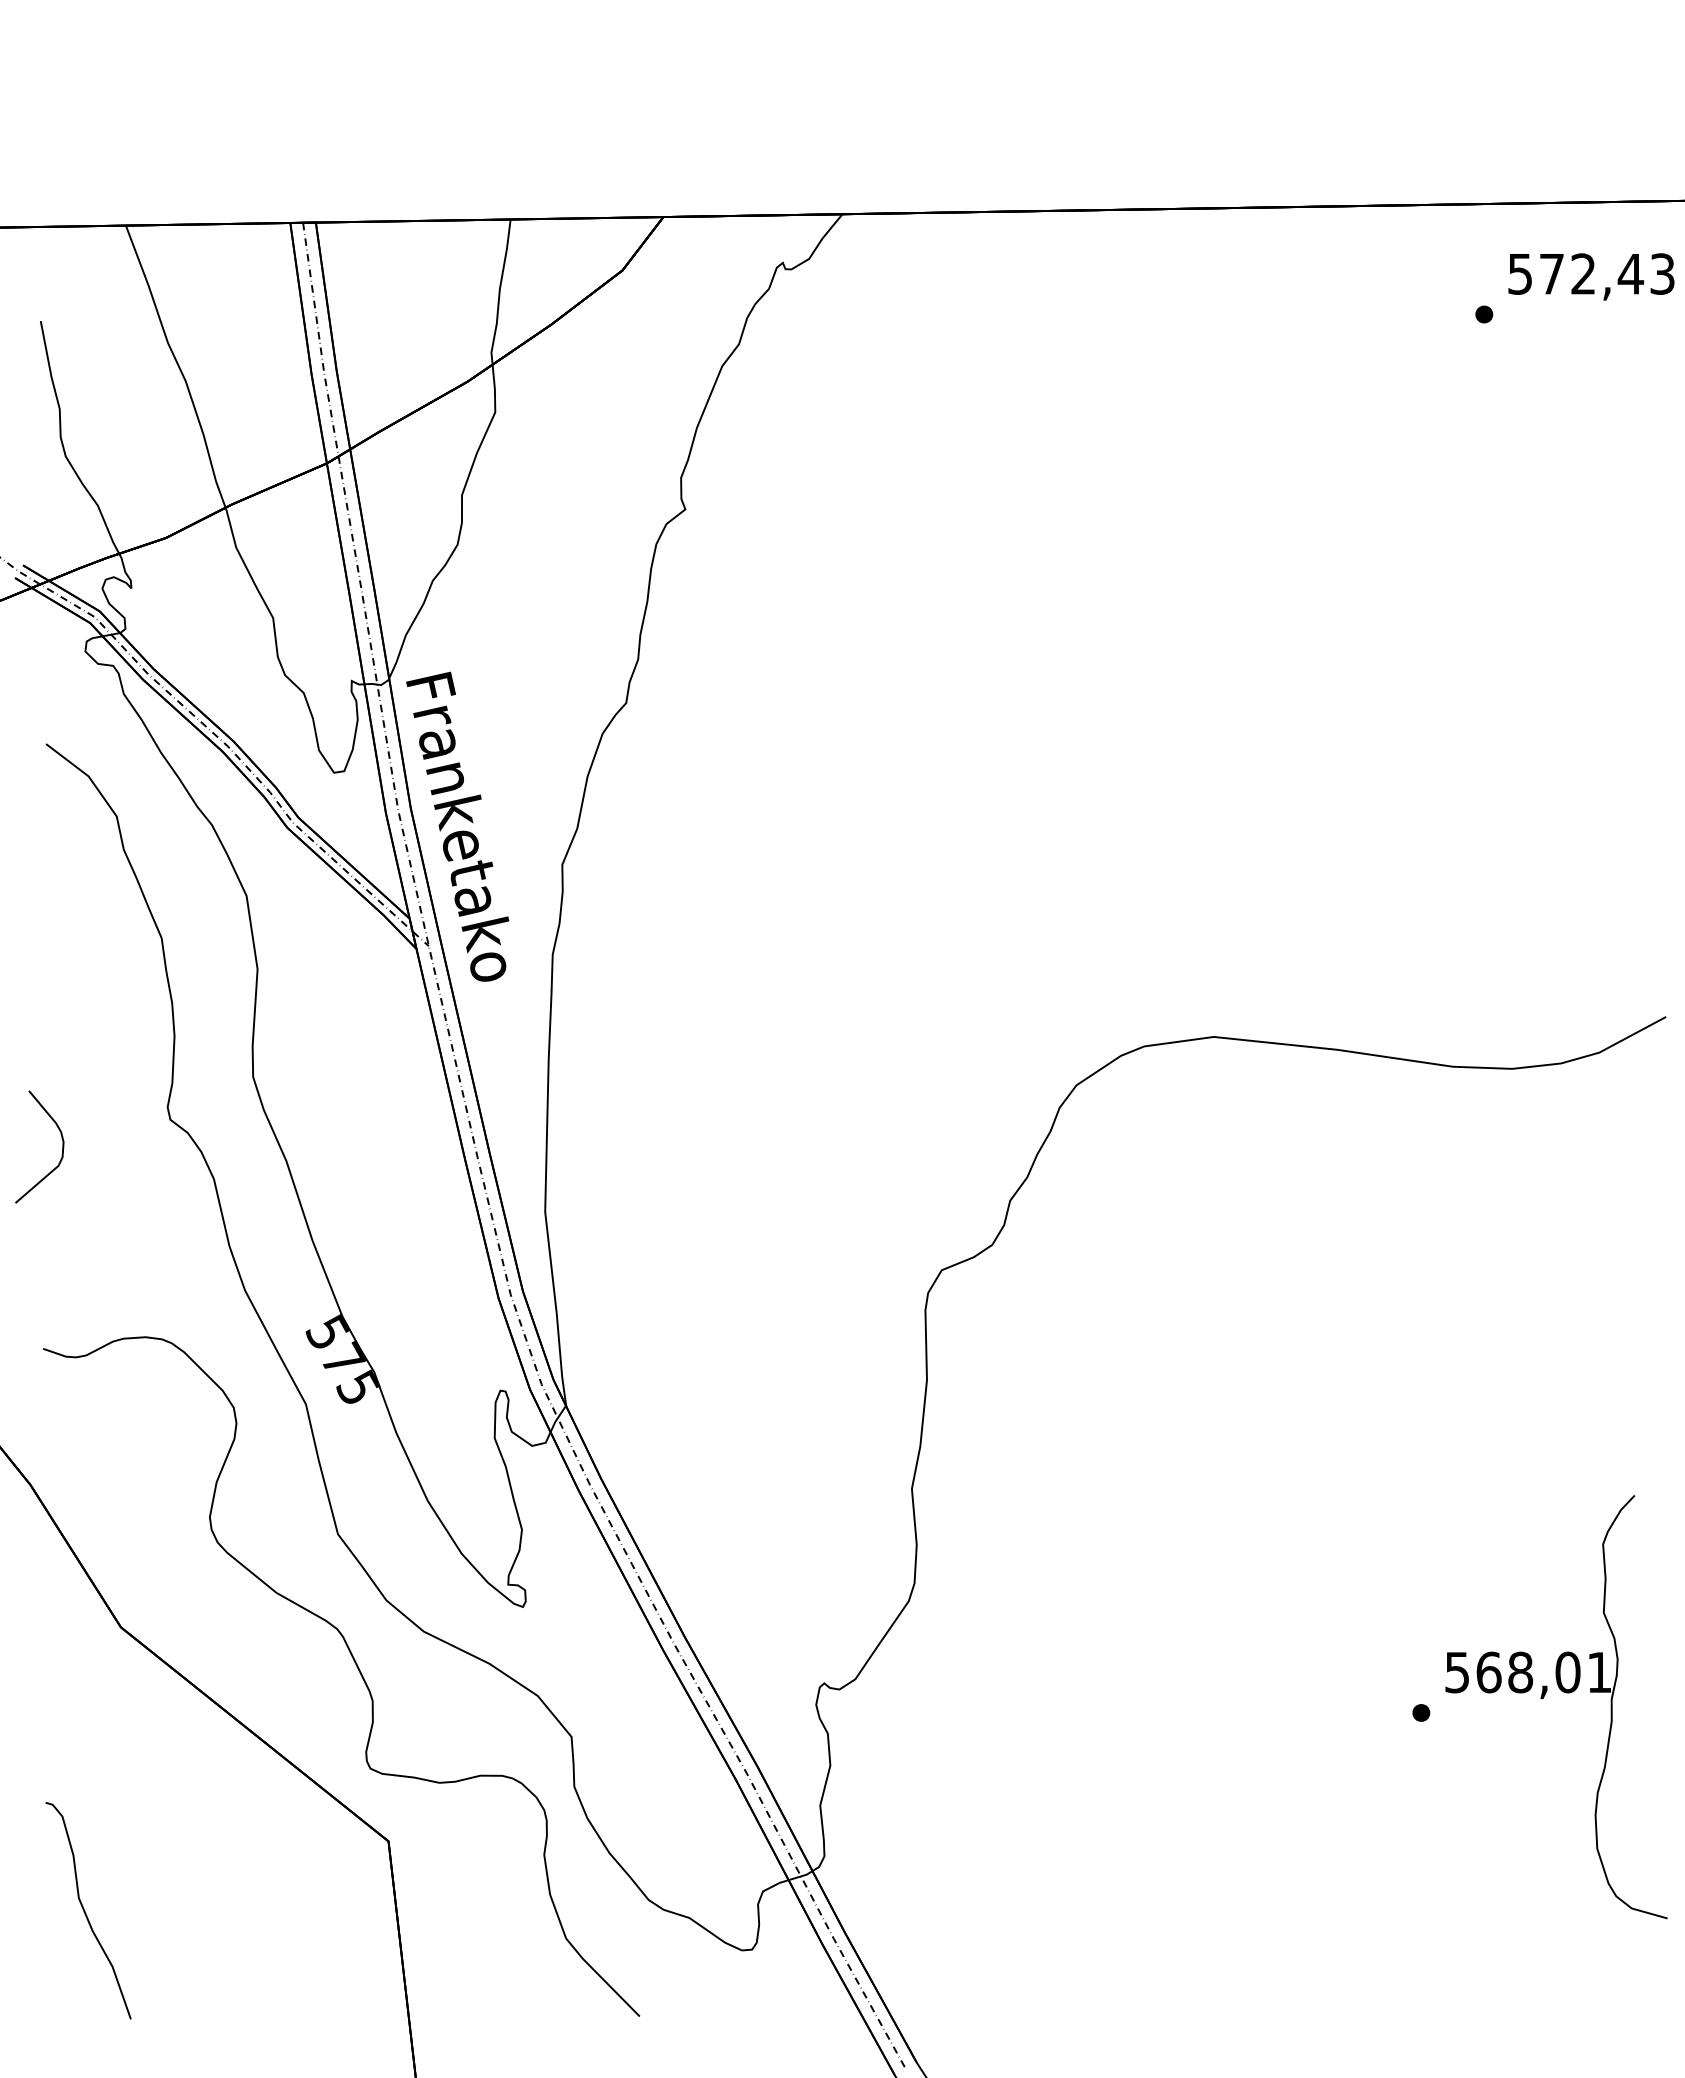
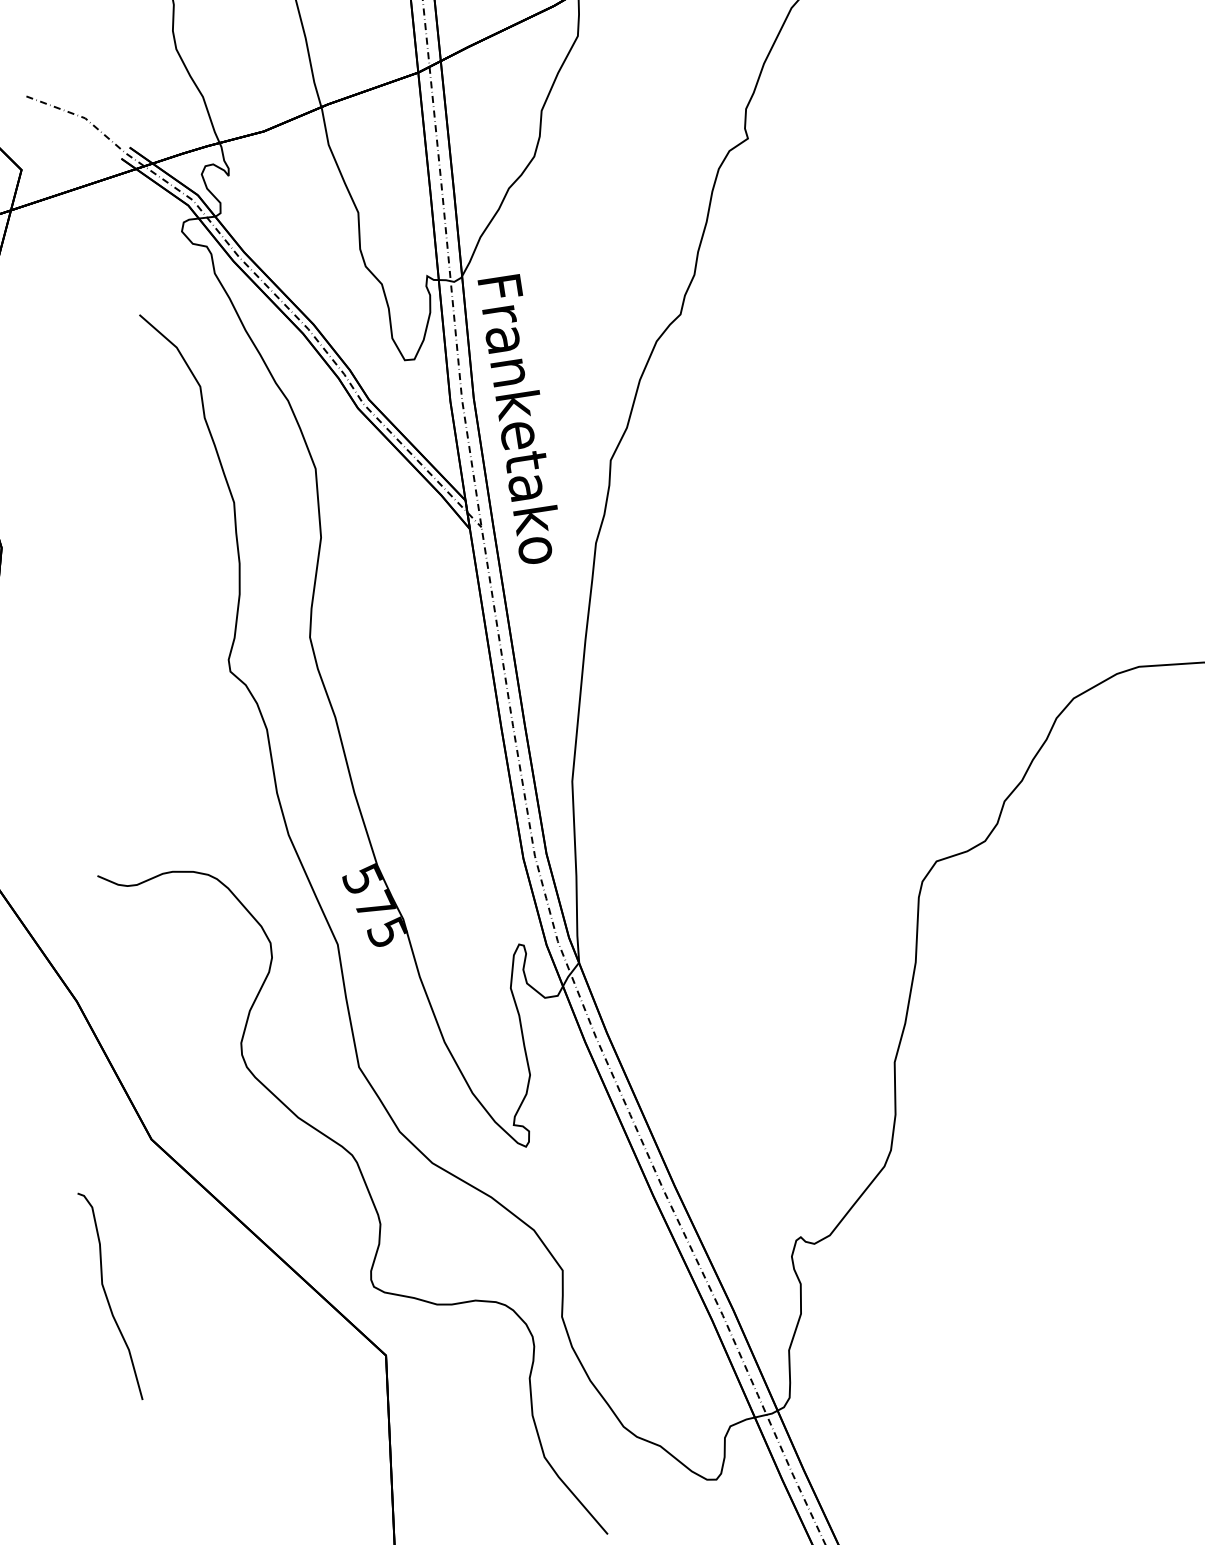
curve: (62, 1146) -> (128, 689), removed
curve: (85, 1910) -> (107, 1296), moved

